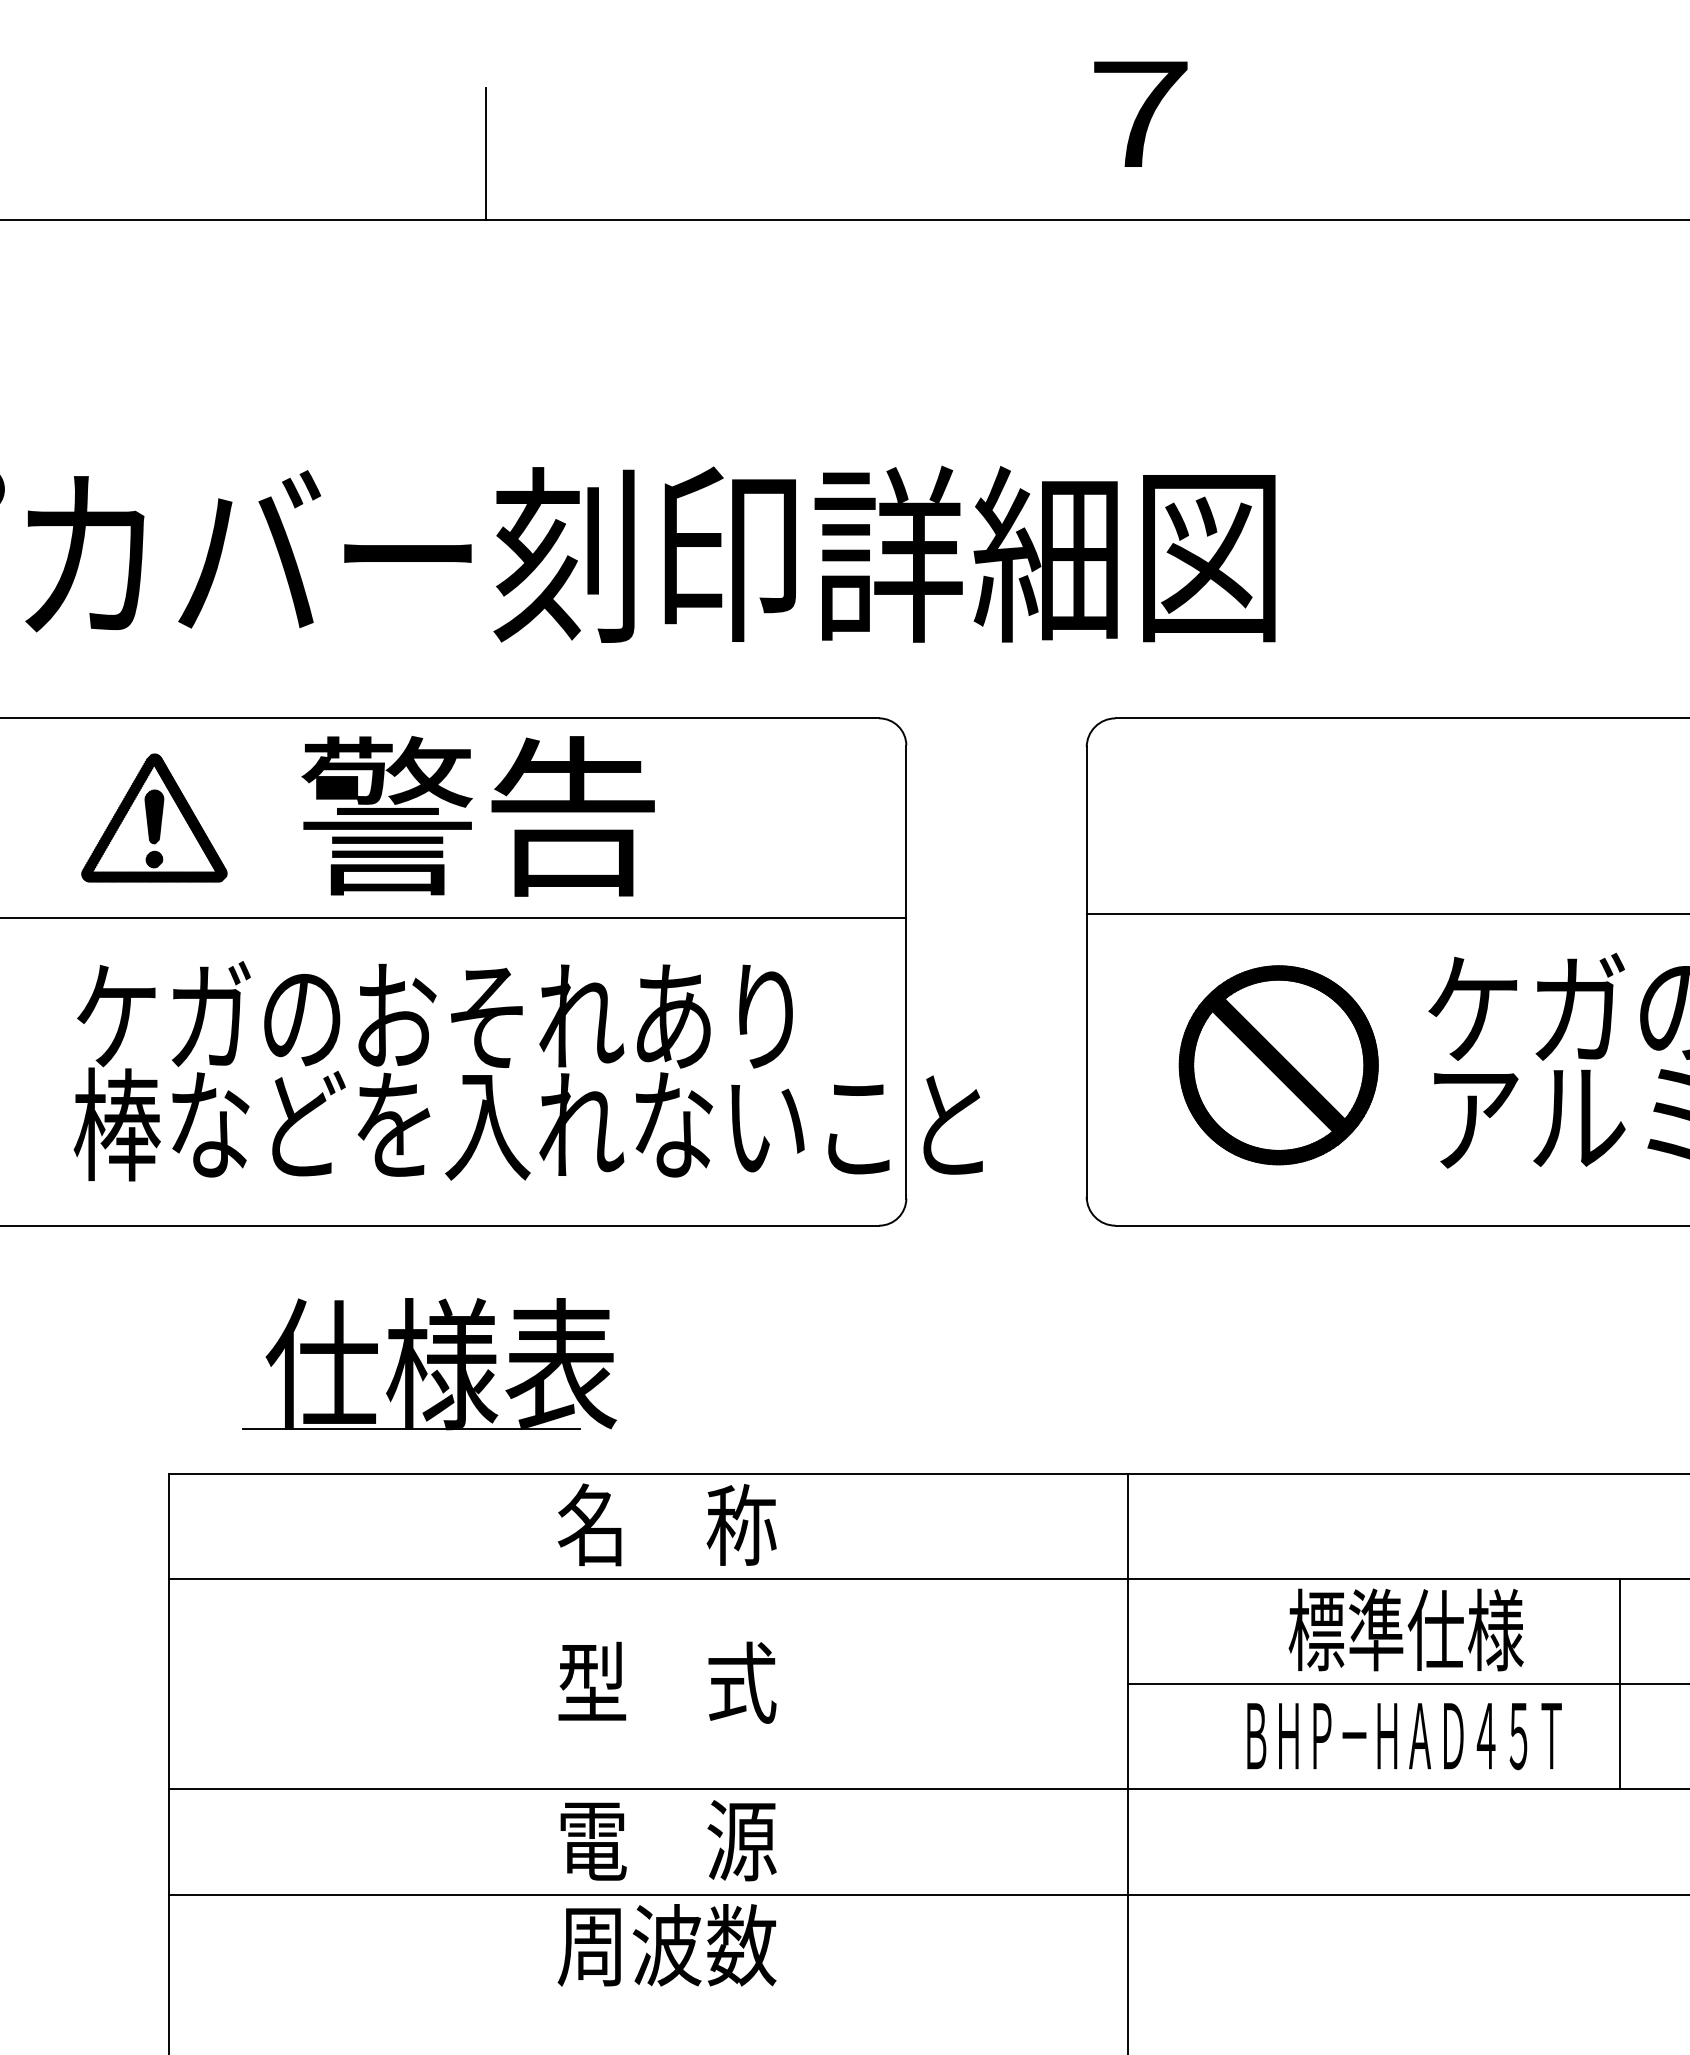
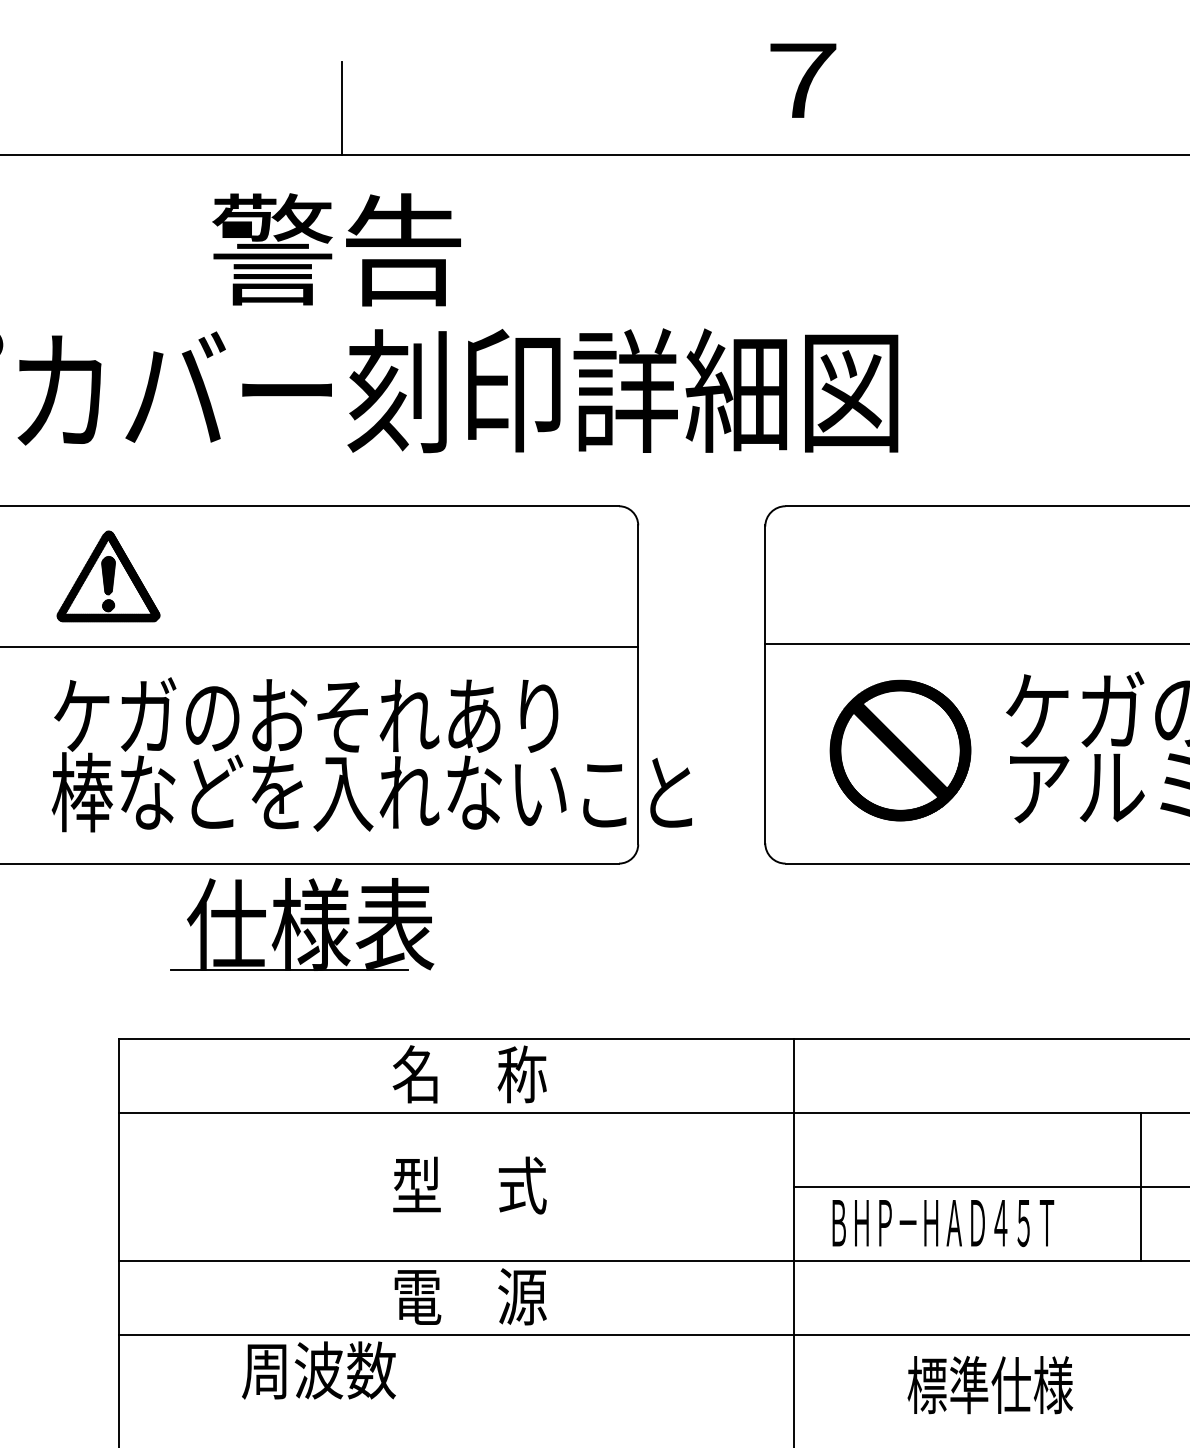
text: (477, 816) -> (336, 249), moved
part: (429, 1364) -> (302, 924), moved
text: (1405, 1629) -> (989, 1384), moved
text: (1404, 1736) -> (943, 1223), moved
text: (666, 1945) -> (318, 1370), moved

